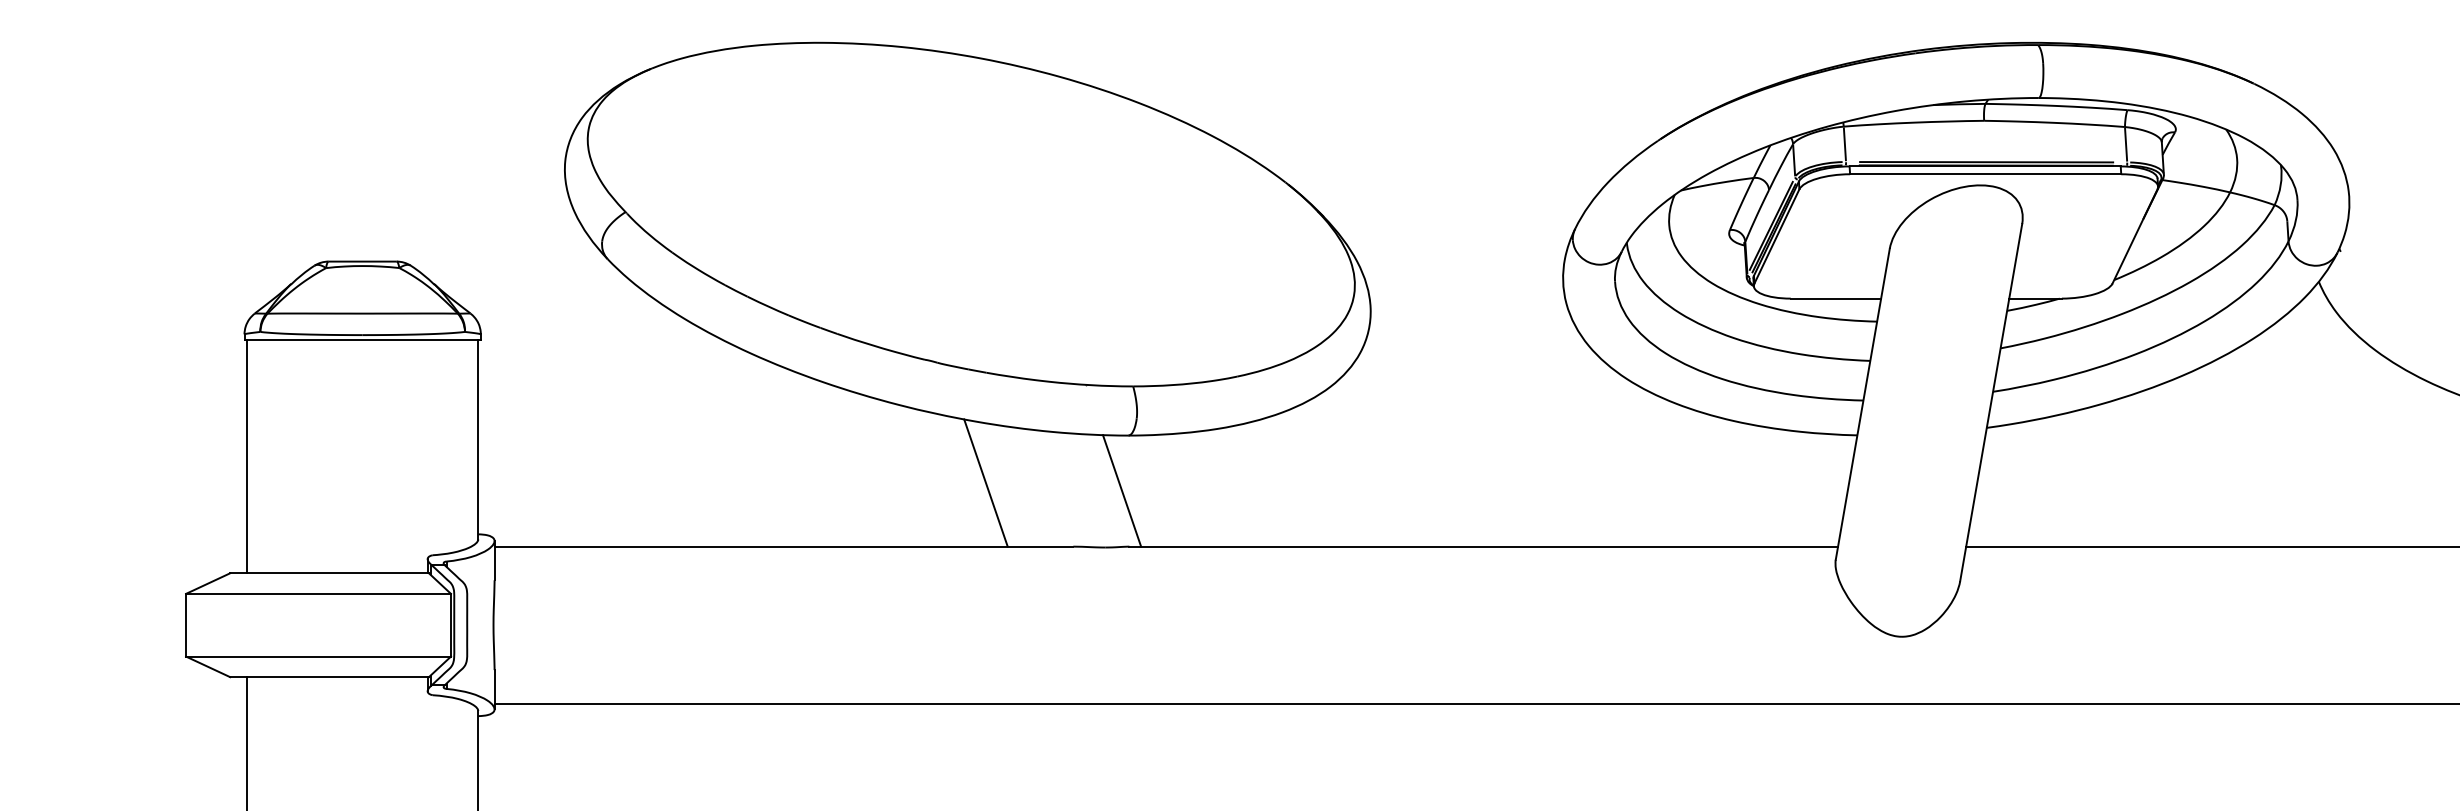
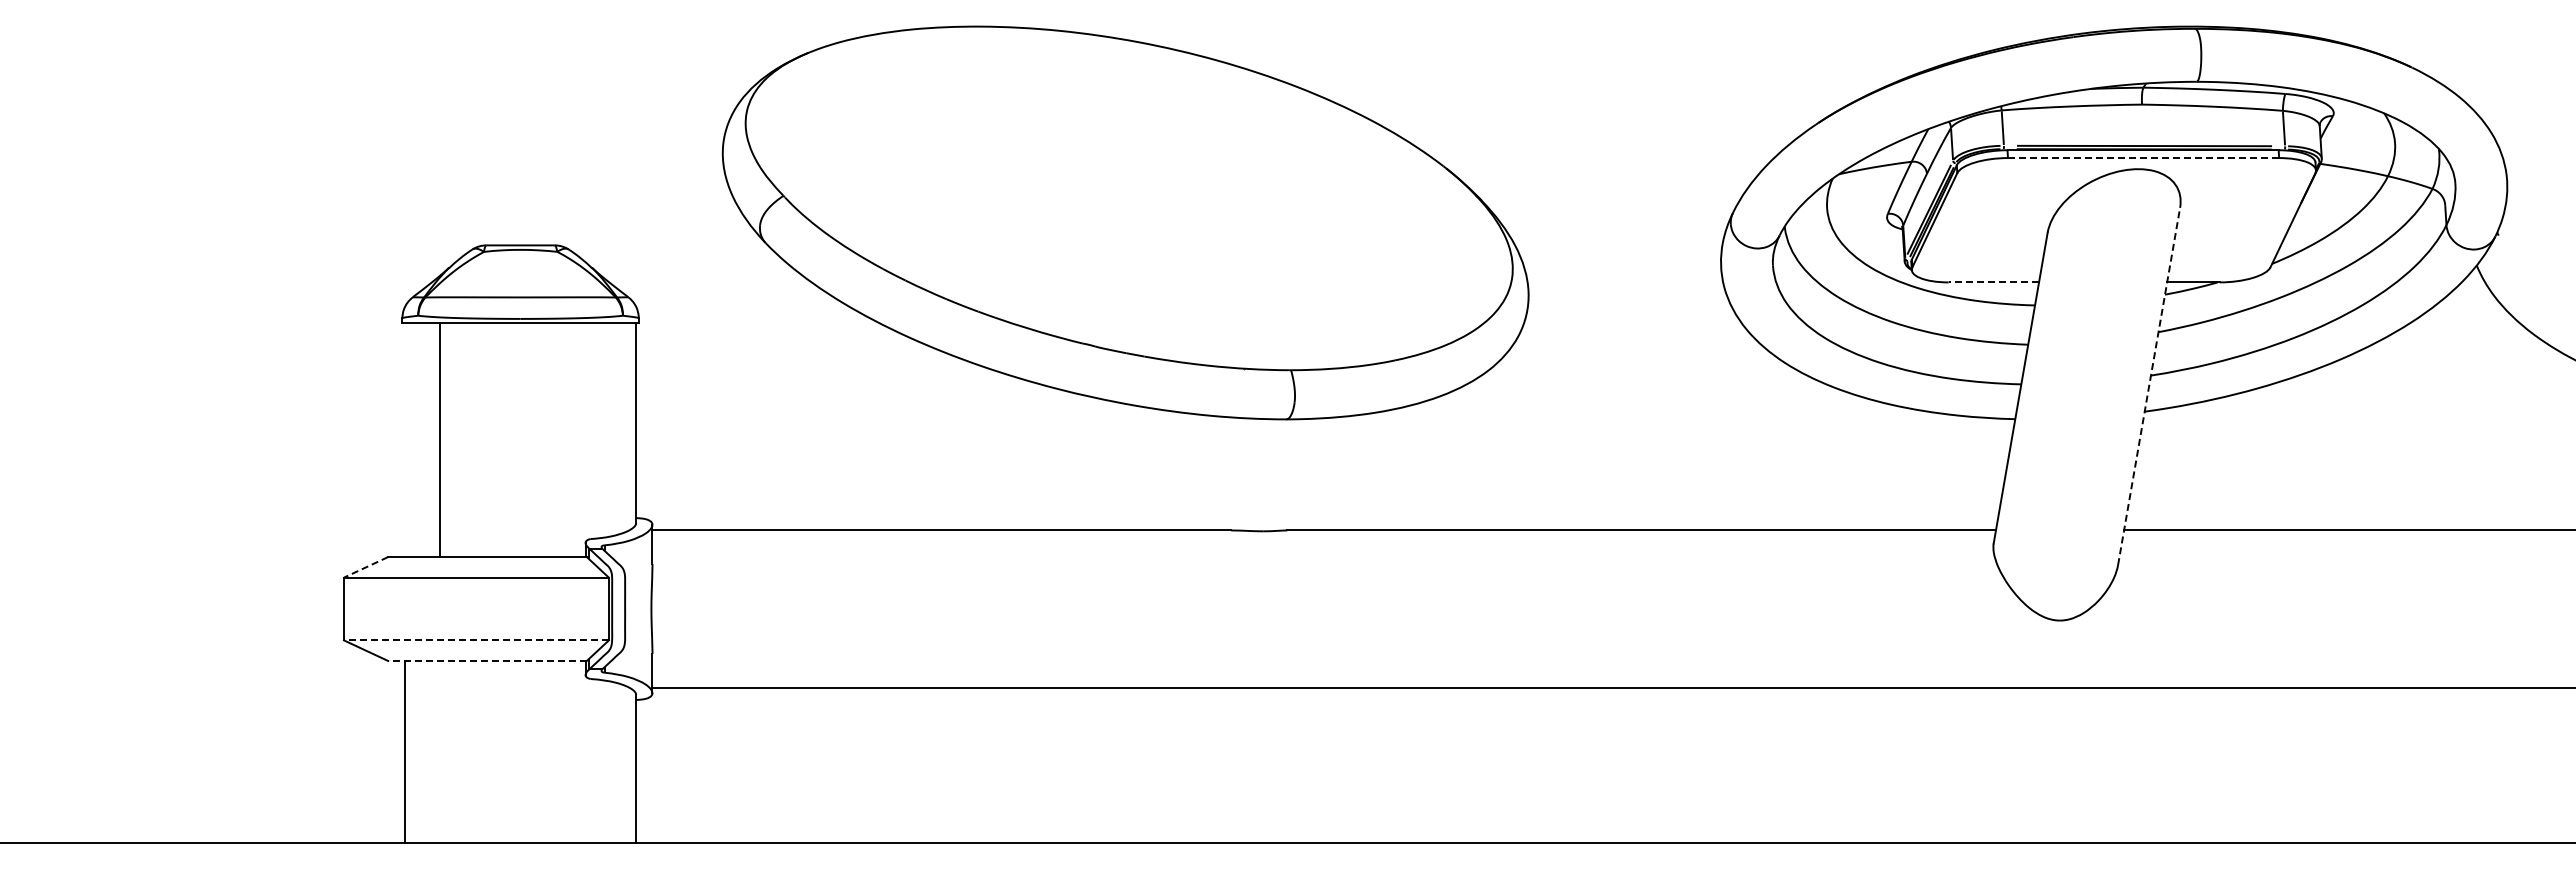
line: (1985, 174) -> (2143, 158), solid -> dashed
line: (1835, 298) -> (1993, 282), solid -> dashed
line: (1991, 401) -> (2149, 385), solid -> dashed
line: (247, 456) -> (440, 440), moved
line: (985, 482) -> (1143, 466), removed
line: (1121, 490) -> (1279, 474), removed
line: (207, 583) -> (365, 567), solid -> dashed
line: (317, 656) -> (475, 640), solid -> dashed
line: (328, 676) -> (486, 660), solid -> dashed

